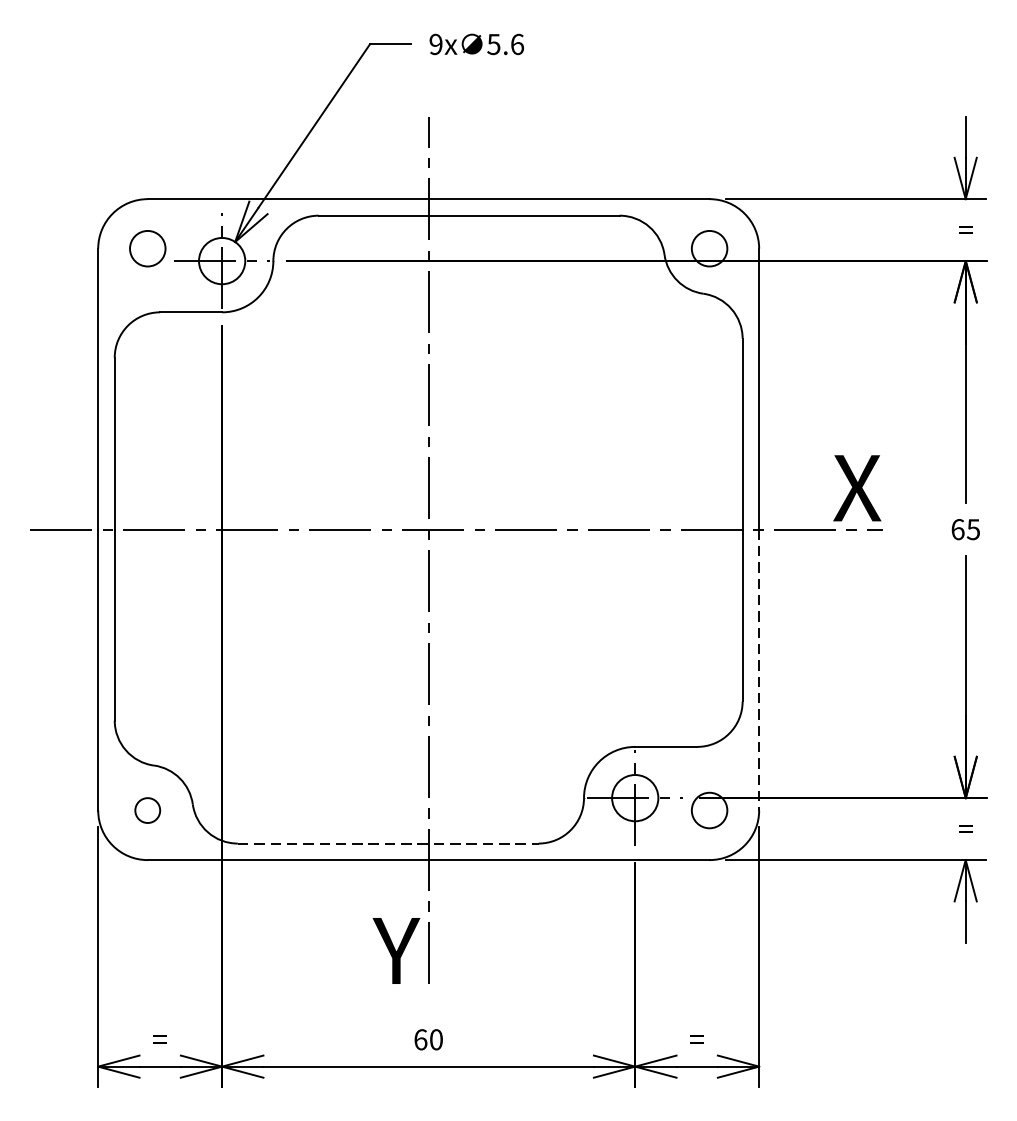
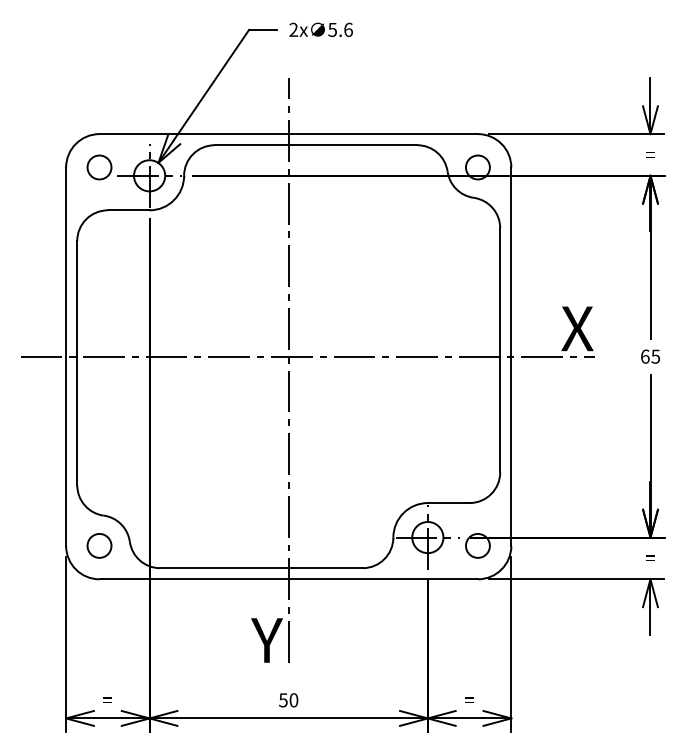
text: (435, 43) -> (293, 29), 9x -> 2x
line: (759, 670) -> (511, 451), dashed -> solid
circle: (147, 809) -> (99, 545), size x1.43
line: (388, 844) -> (261, 568), dashed -> solid
text: (420, 1040) -> (283, 700), 60 -> 50

